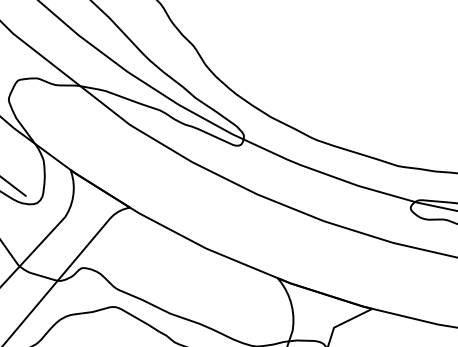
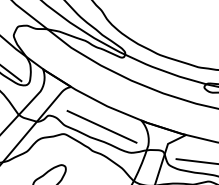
line: (193, 290) -> (101, 126), added

